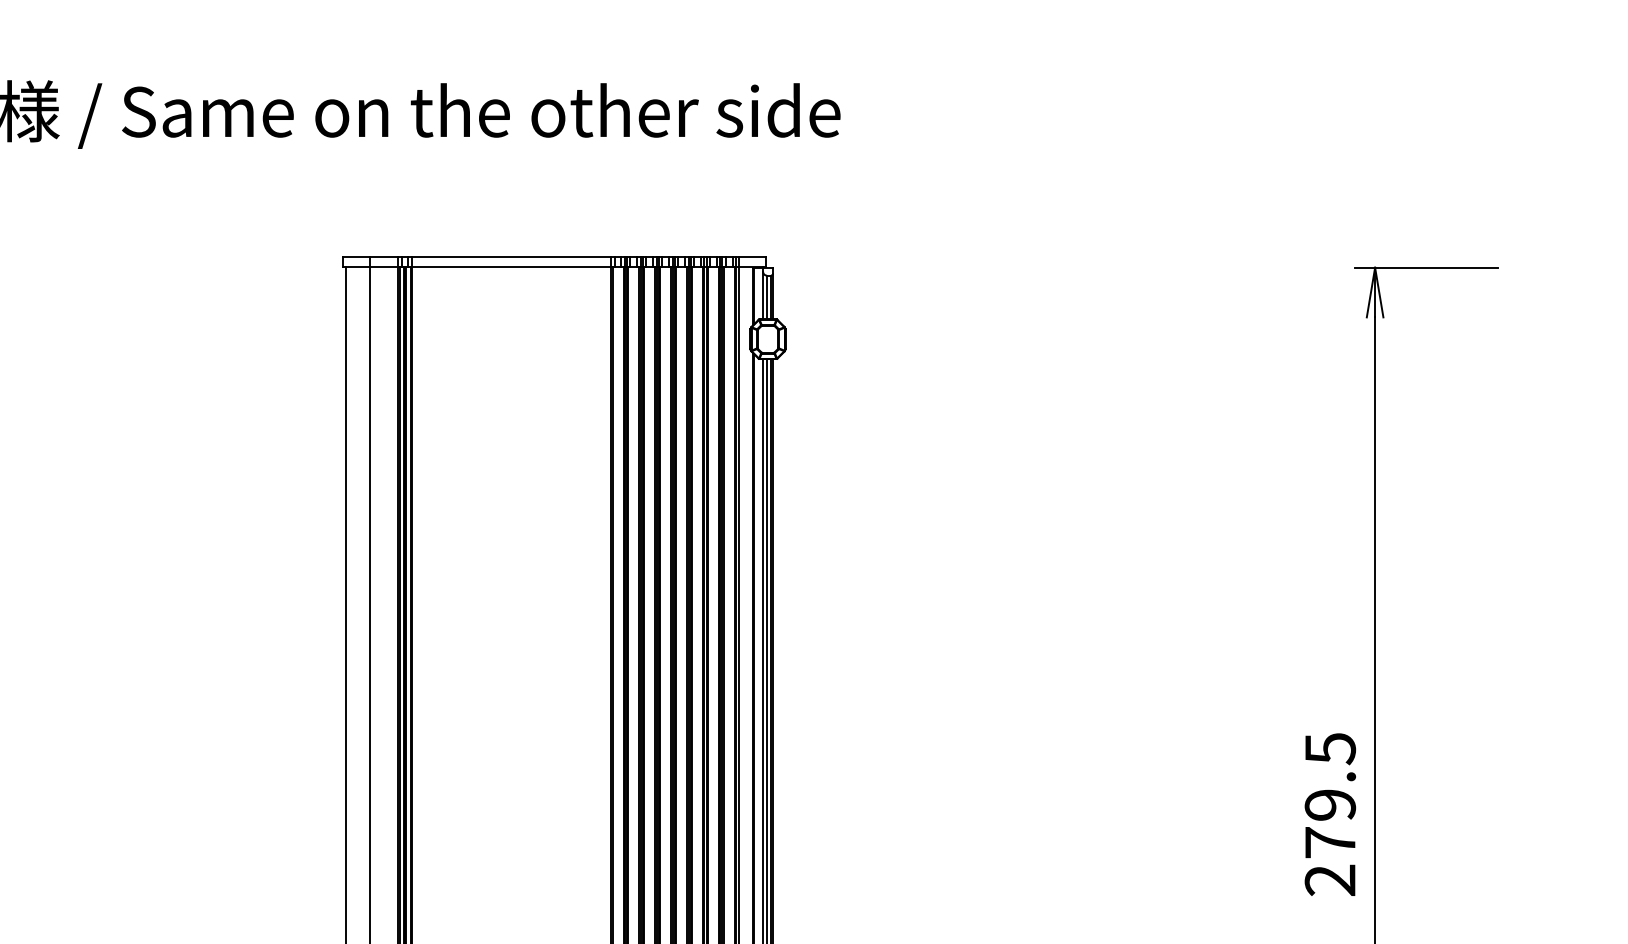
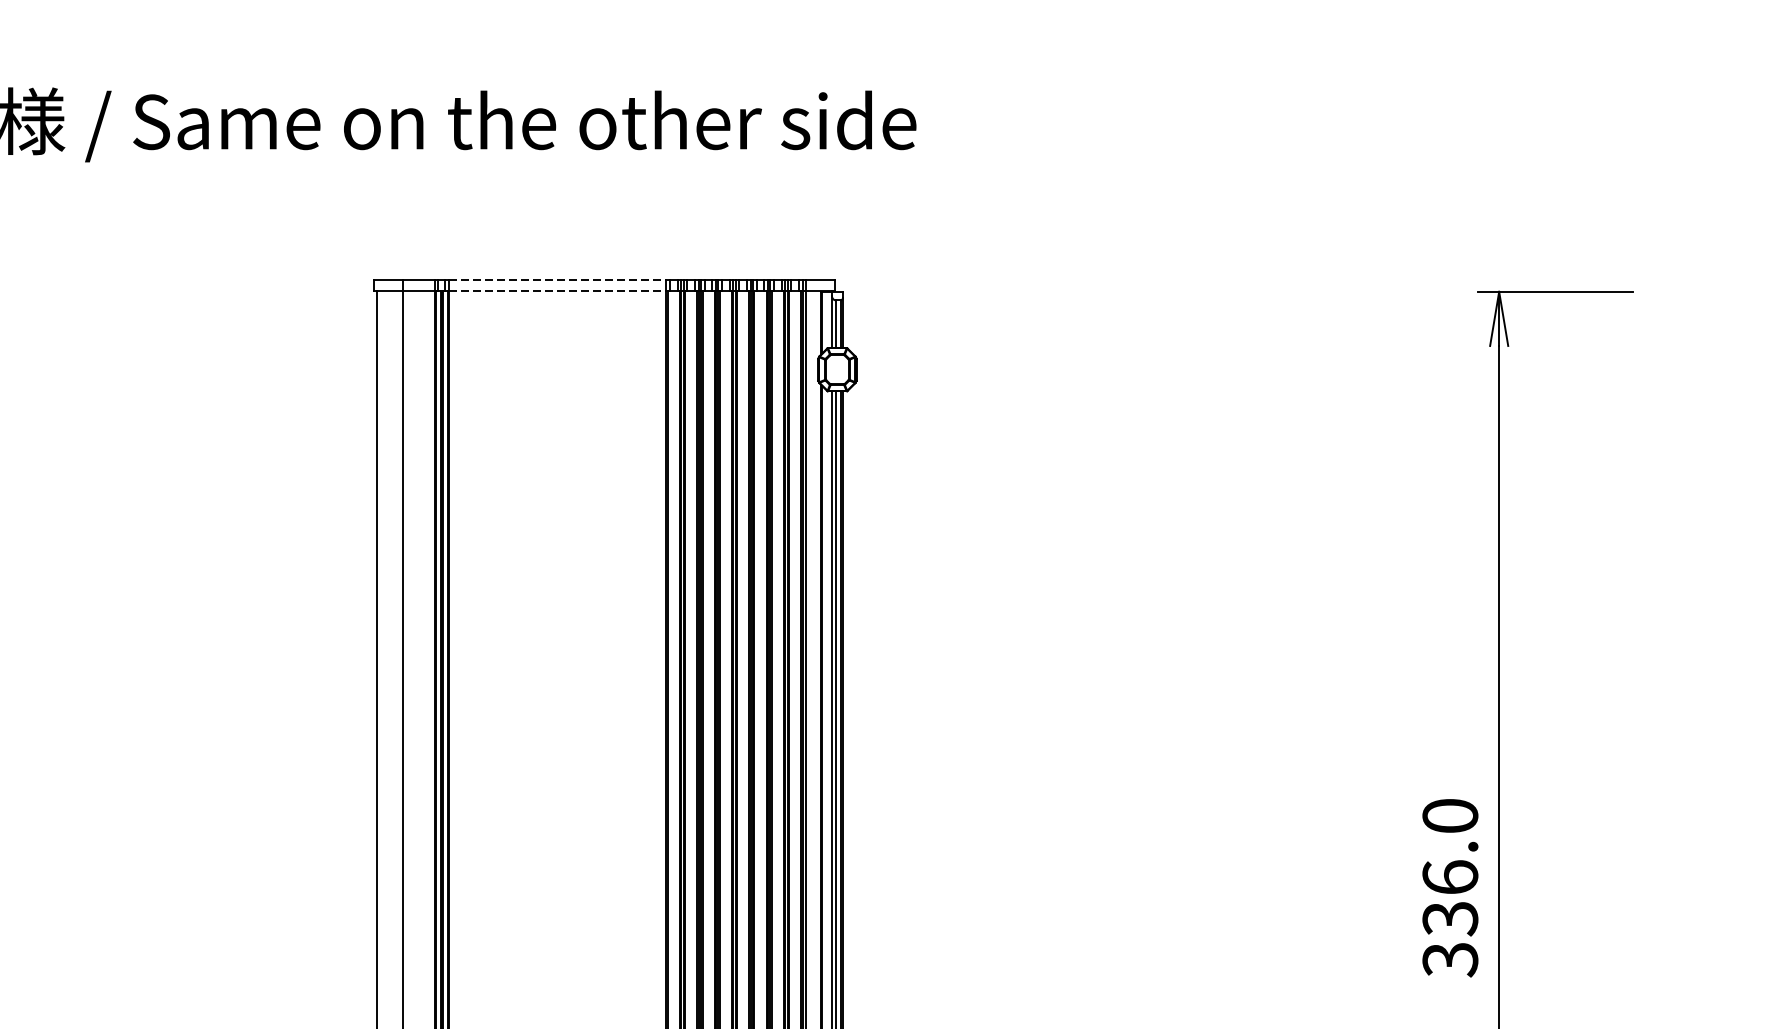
line: (511, 256) -> (557, 279), solid -> dashed
line: (511, 266) -> (557, 290), solid -> dashed
text: (1330, 814) -> (1450, 887), 279.5 -> 336.0

